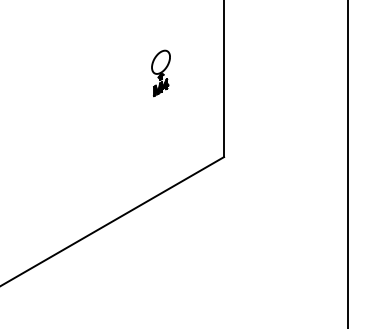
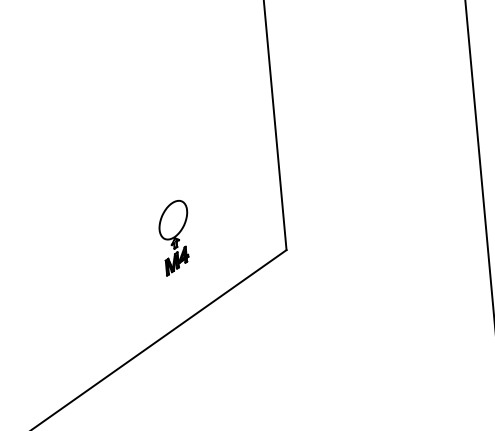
part: (160, 73) -> (174, 238), moved

